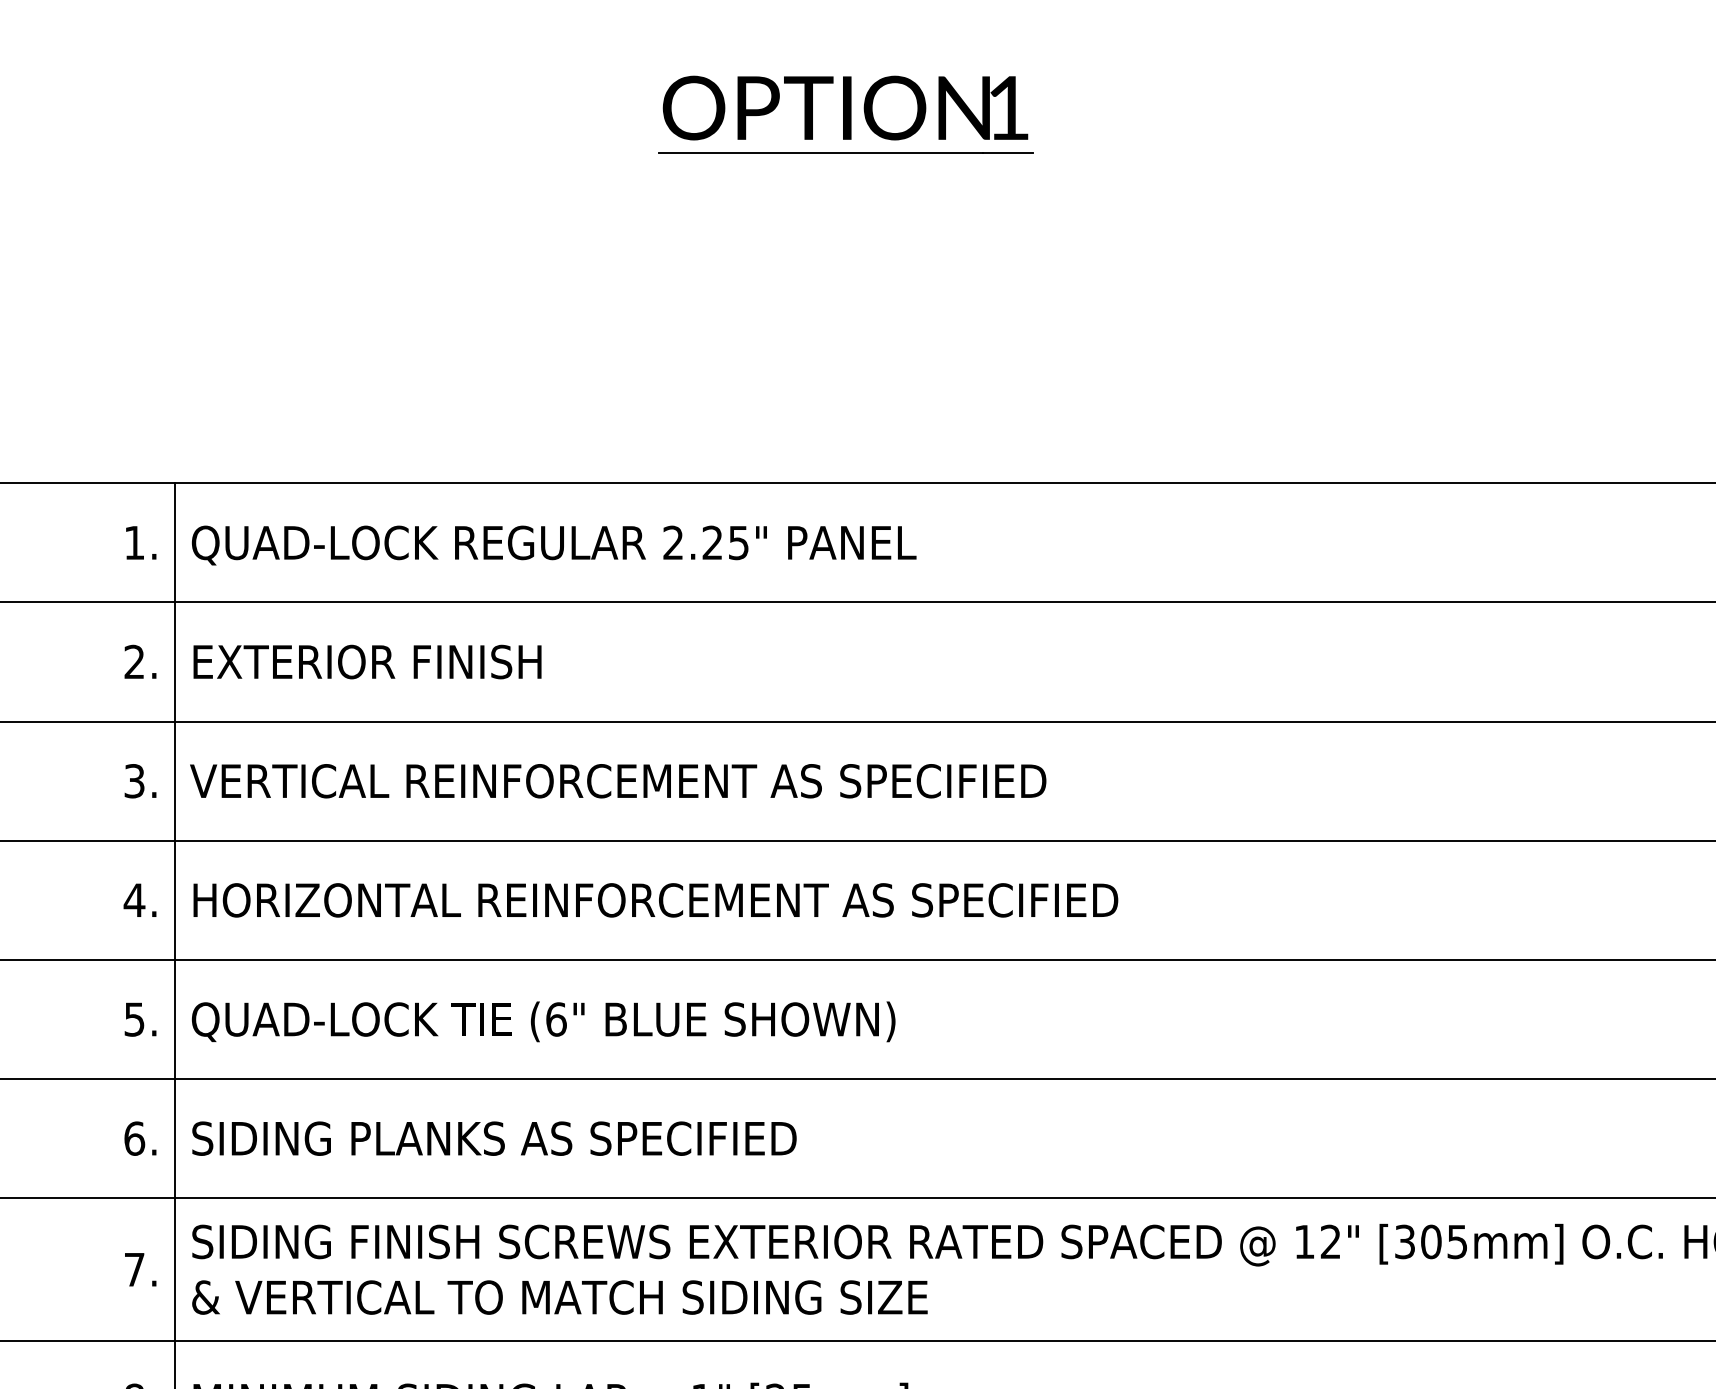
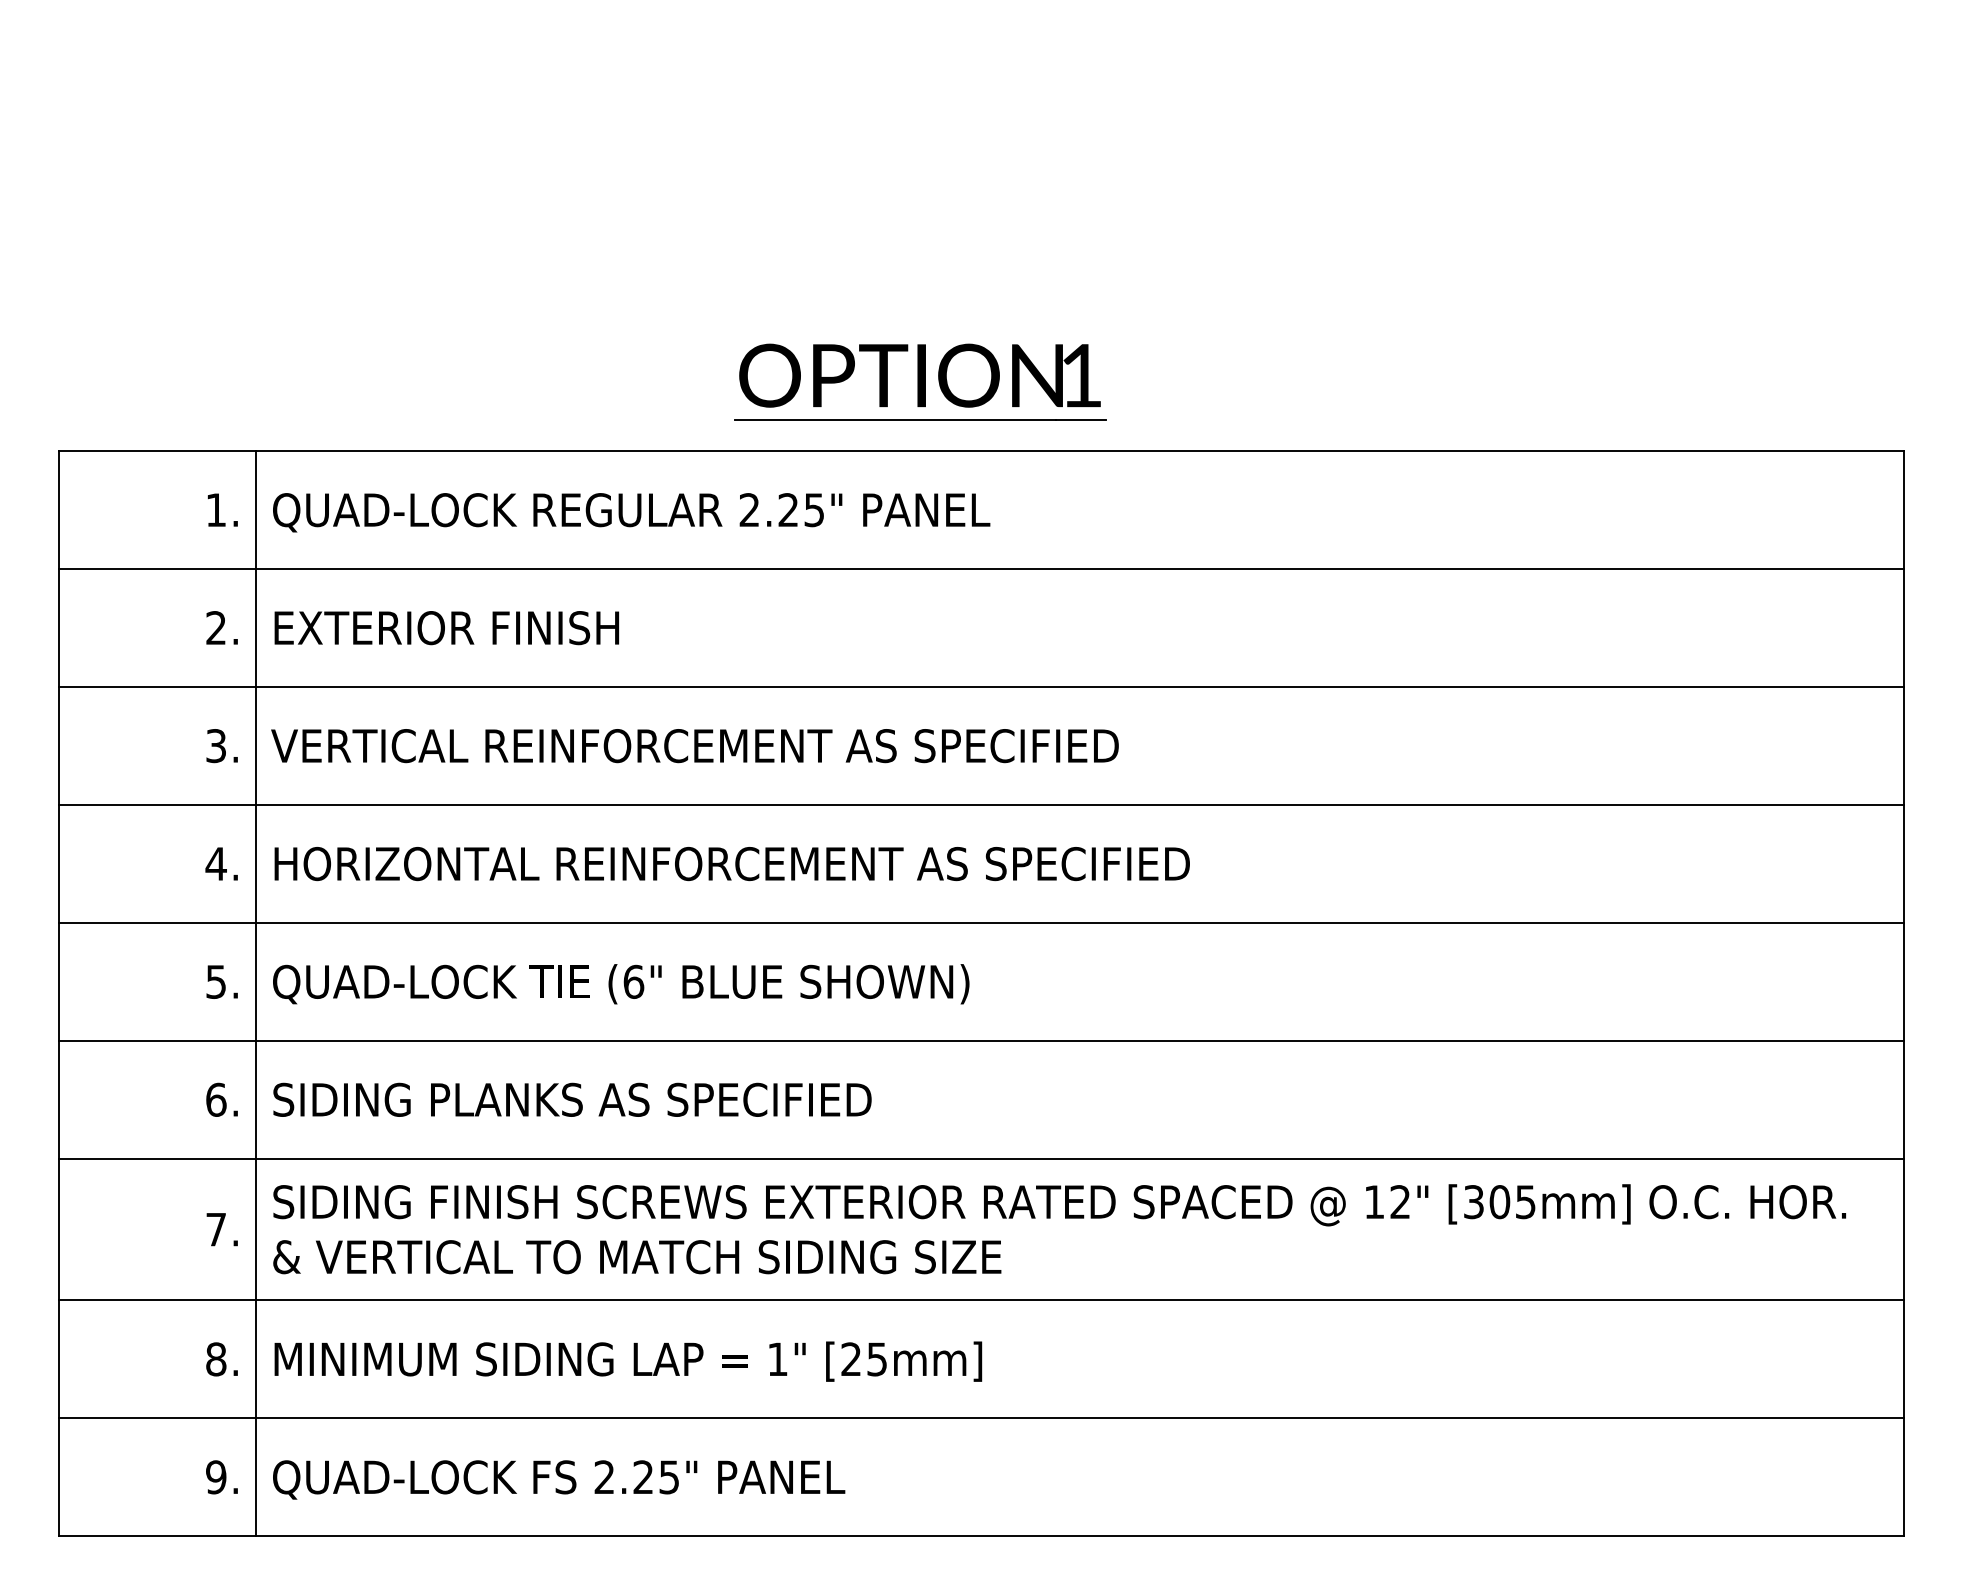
part: (846, 113) -> (920, 381), moved

